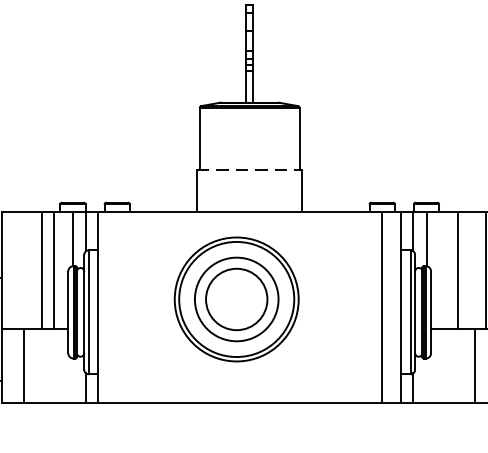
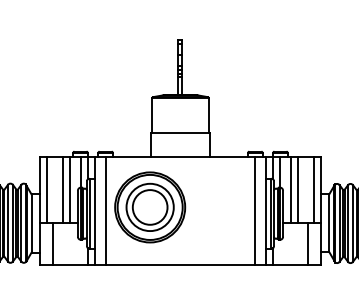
line: (249, 170) -> (180, 133), dashed -> solid
line: (14, 271) -> (47, 190), added
line: (446, 271) -> (291, 190), added
part: (237, 299) -> (150, 207), moved
line: (117, 308) -> (105, 211), added

